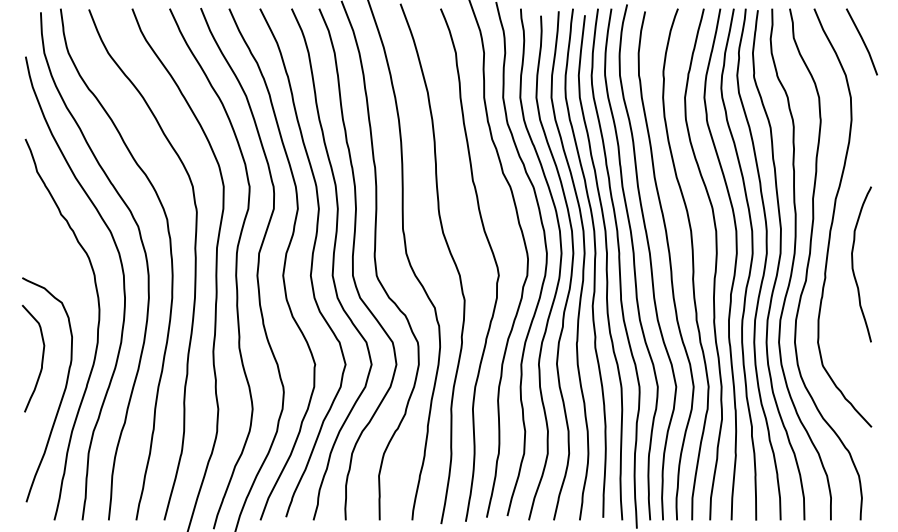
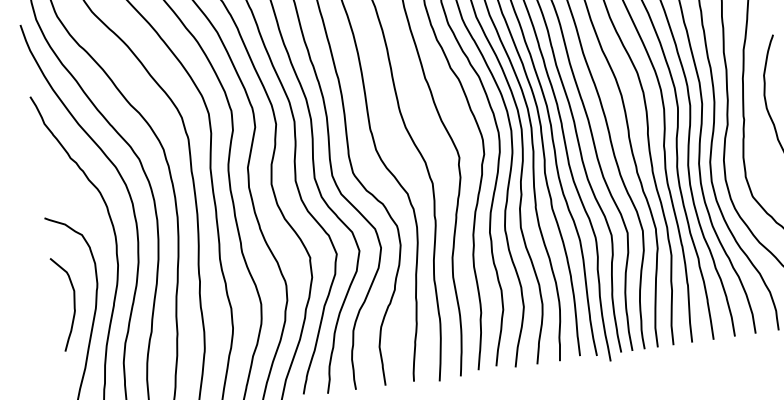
curve: (41, 358) -> (73, 302), moved

